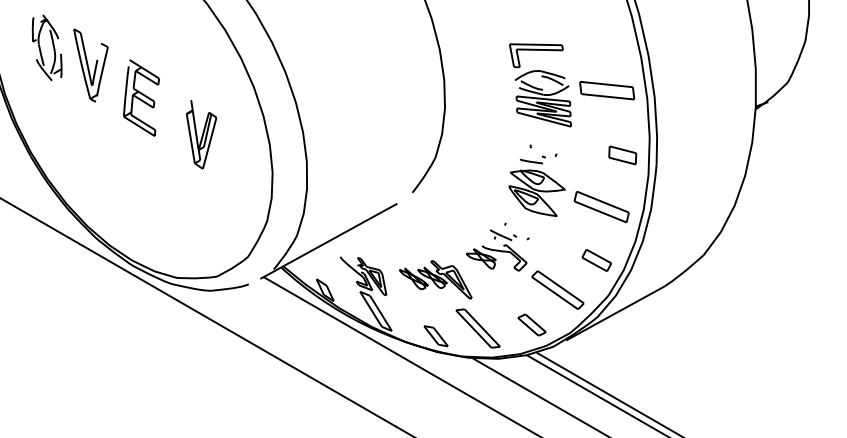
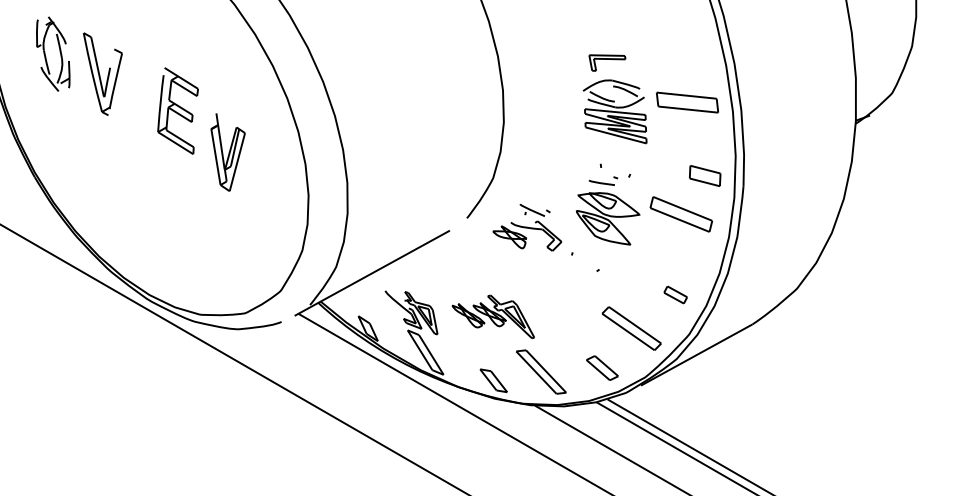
part: (536, 55) -> (607, 62), size x0.6
part: (140, 97) -> (177, 110), moved
part: (601, 207) -> (681, 214), moved
part: (496, 250) -> (527, 227), moved
part: (596, 260) -> (675, 294), size x0.7

